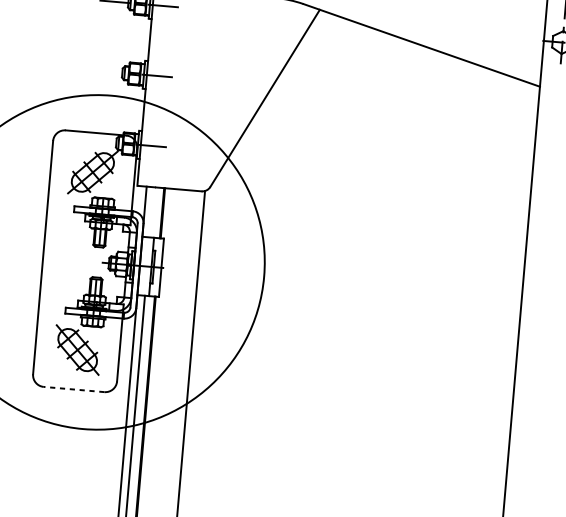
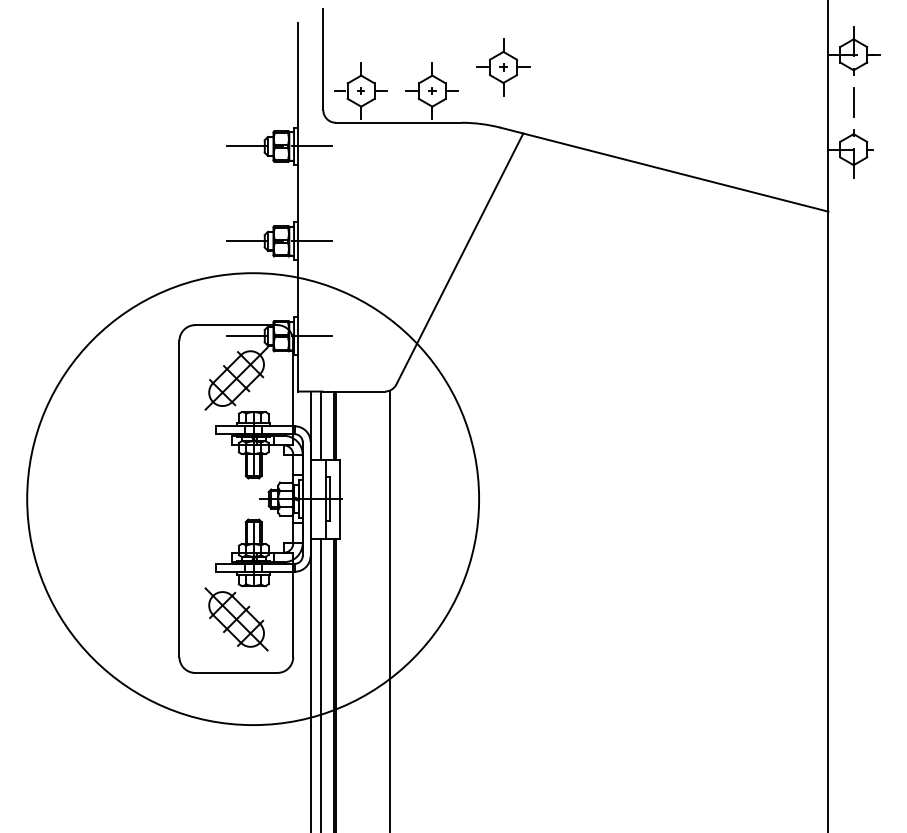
line: (108, 71) -> (246, 241), added
line: (102, 142) -> (246, 336), added
line: (151, 212) -> (320, 425), added
line: (73, 389) -> (235, 672), dashed -> solid

